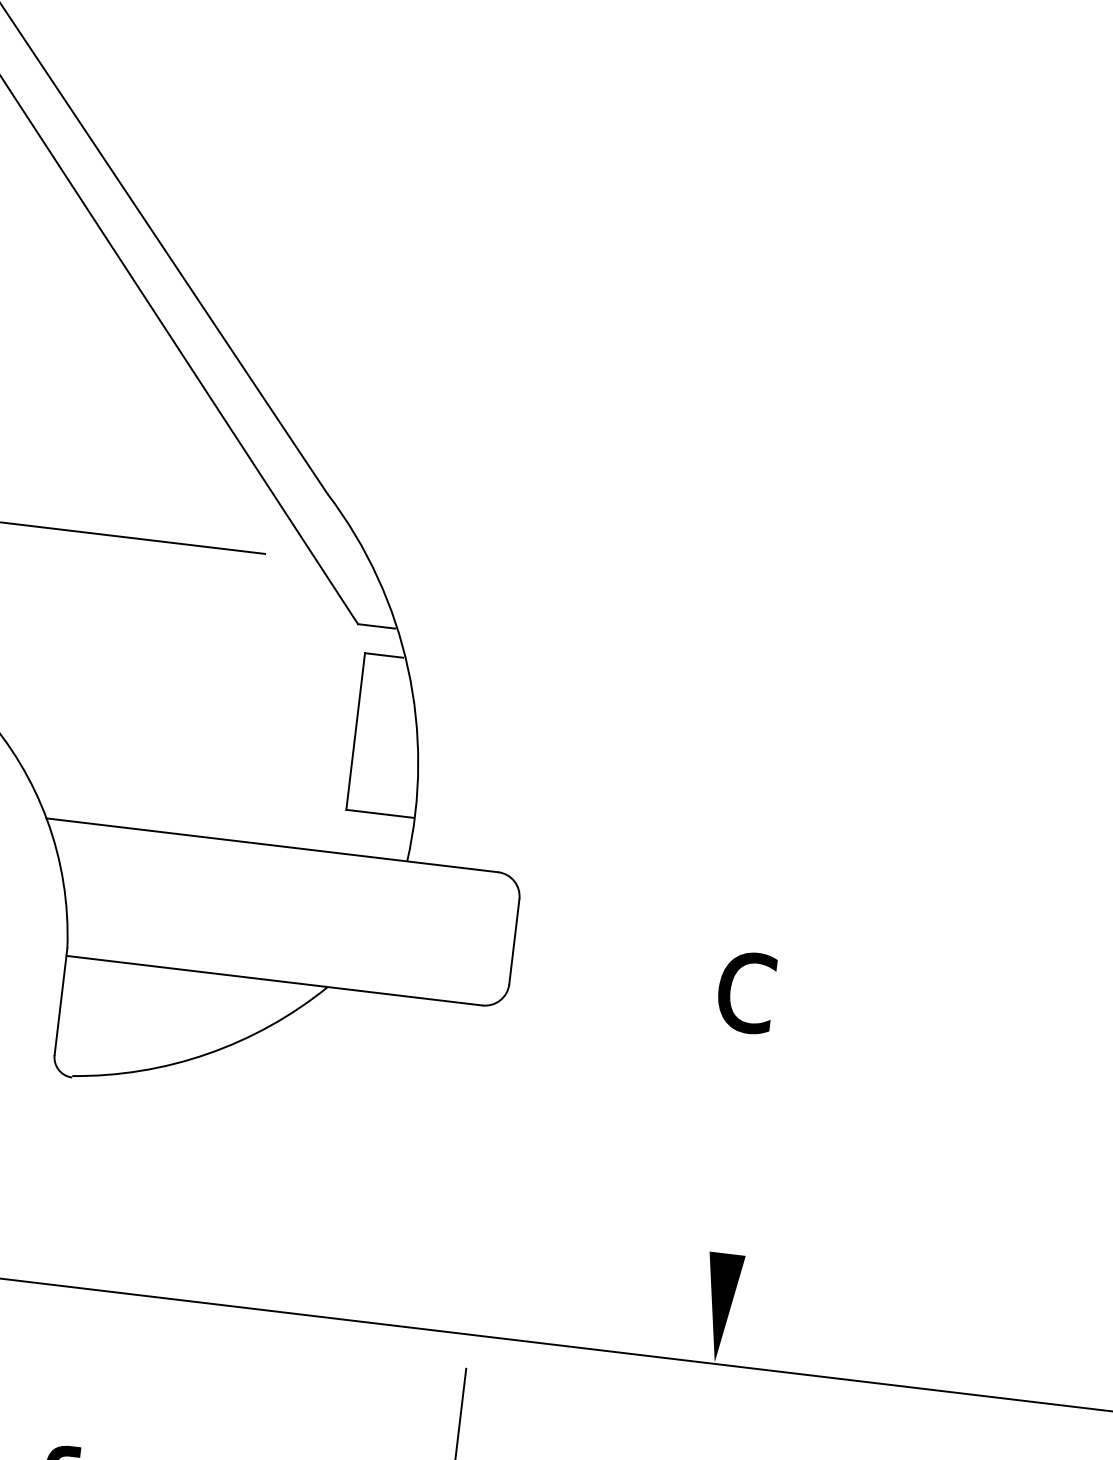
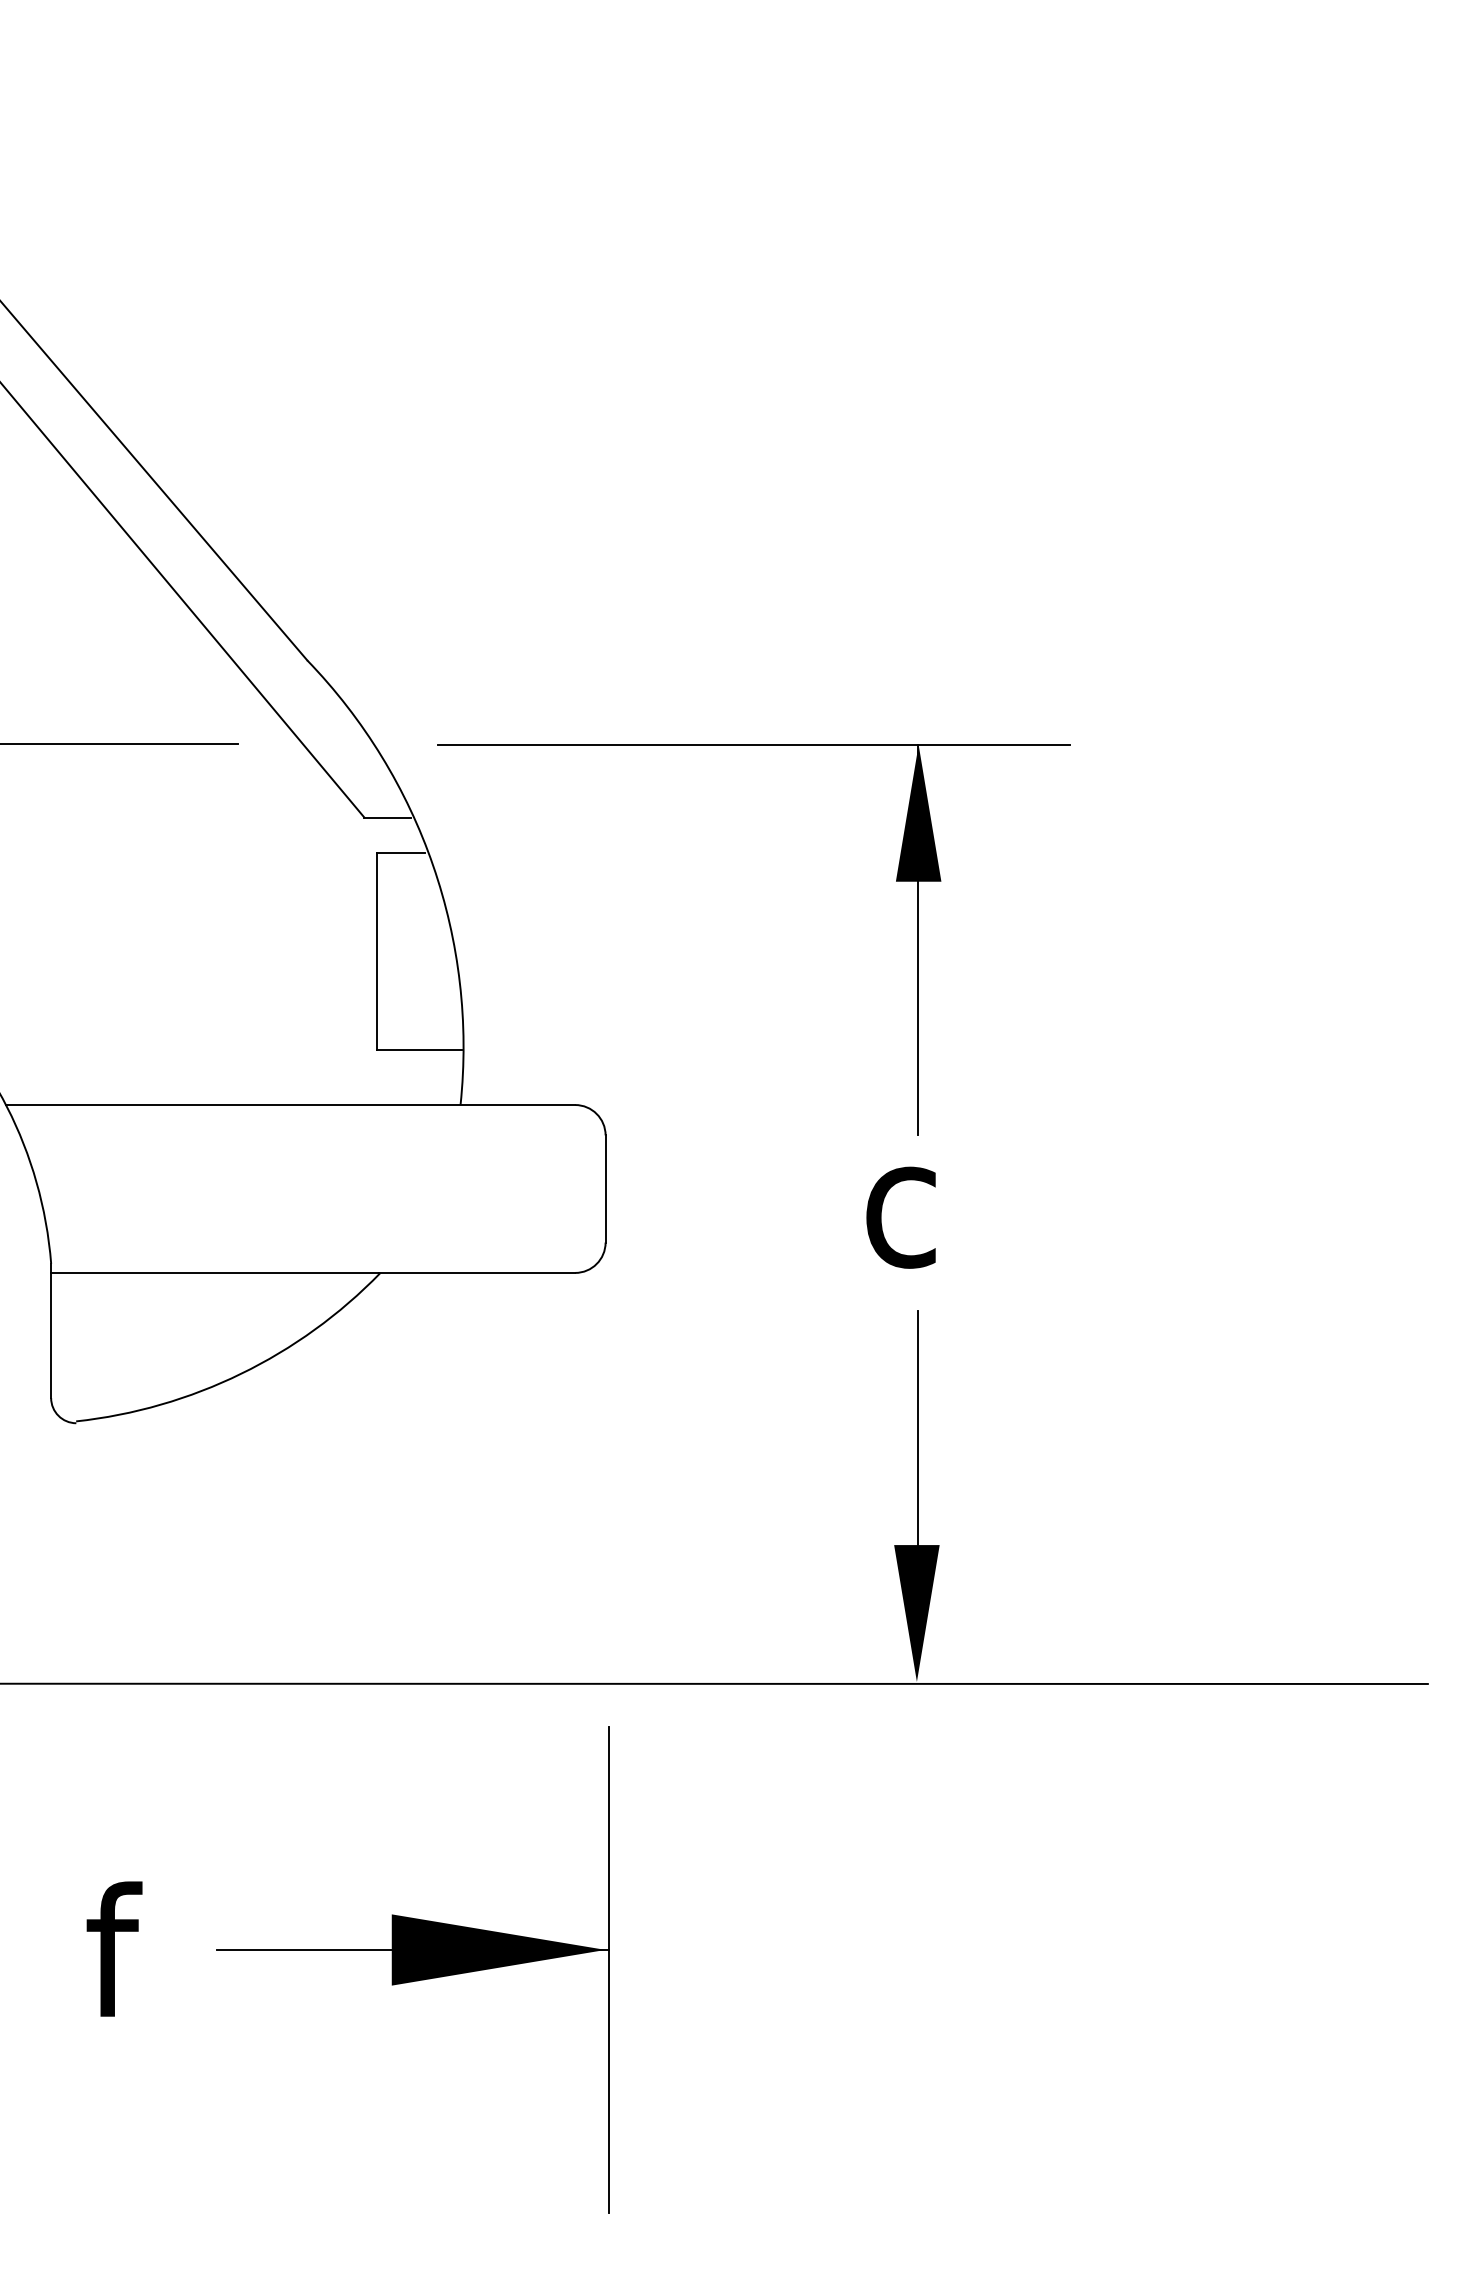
part: (774, 725) -> (896, 881), added
line: (737, 1176) -> (917, 1447), added

